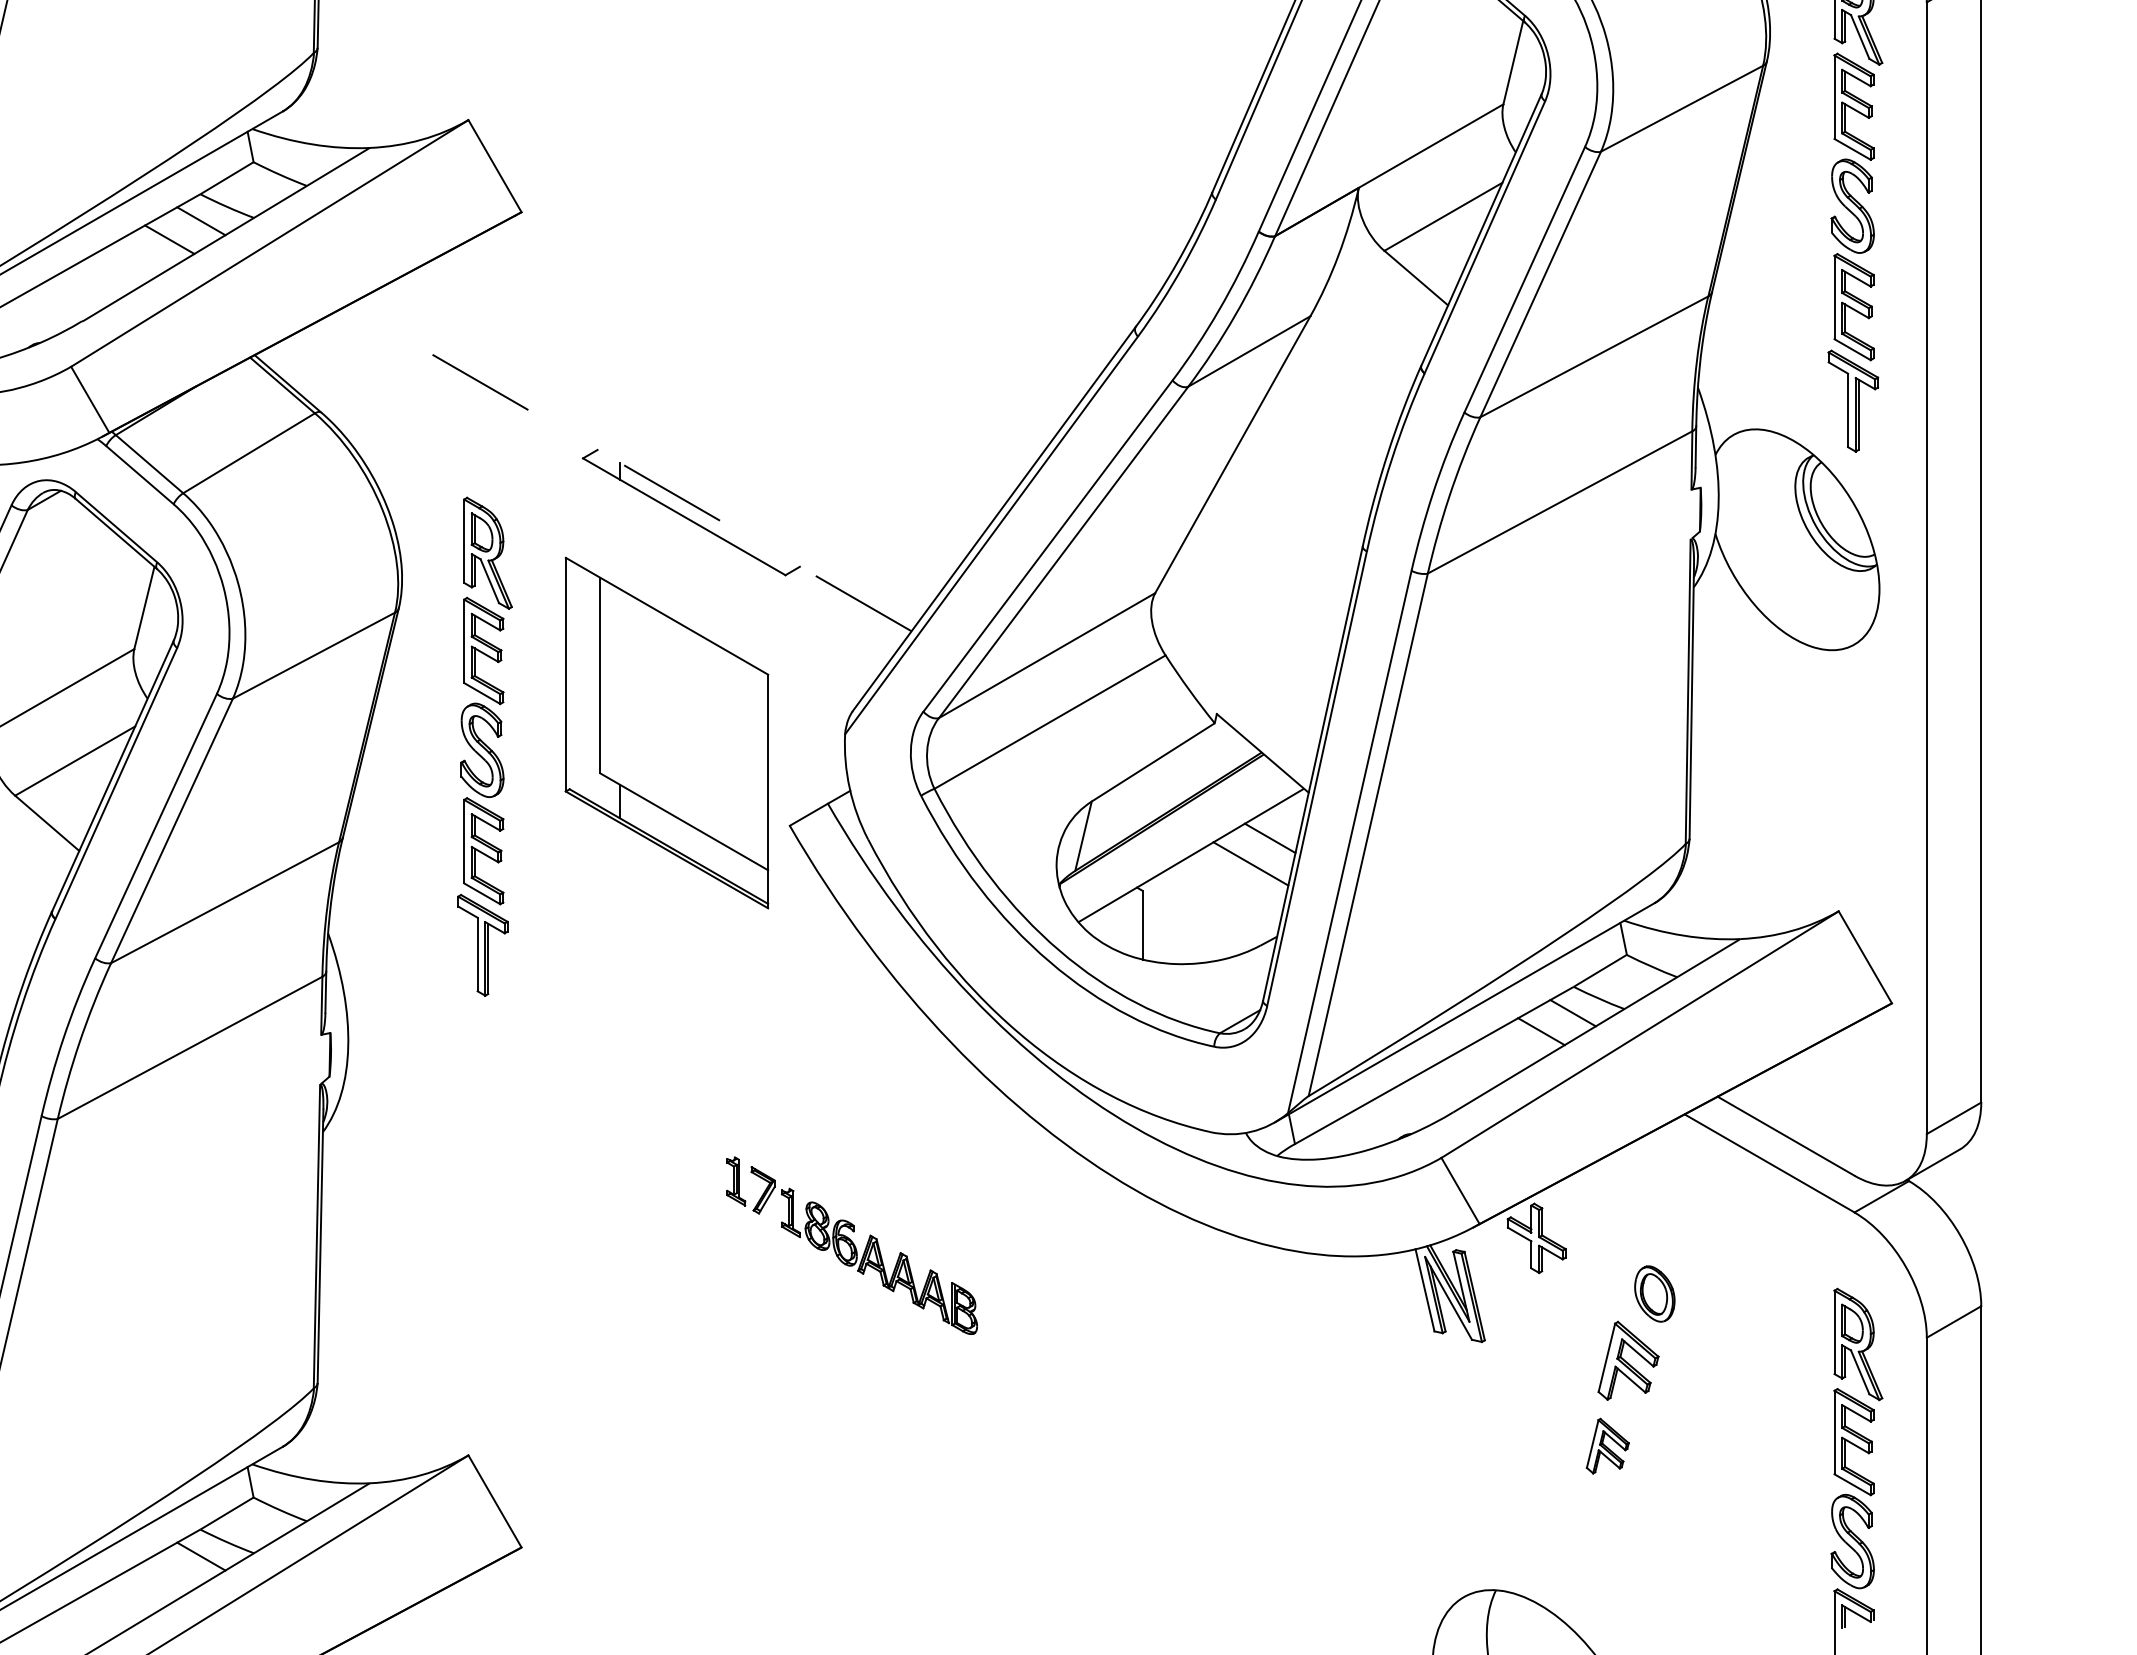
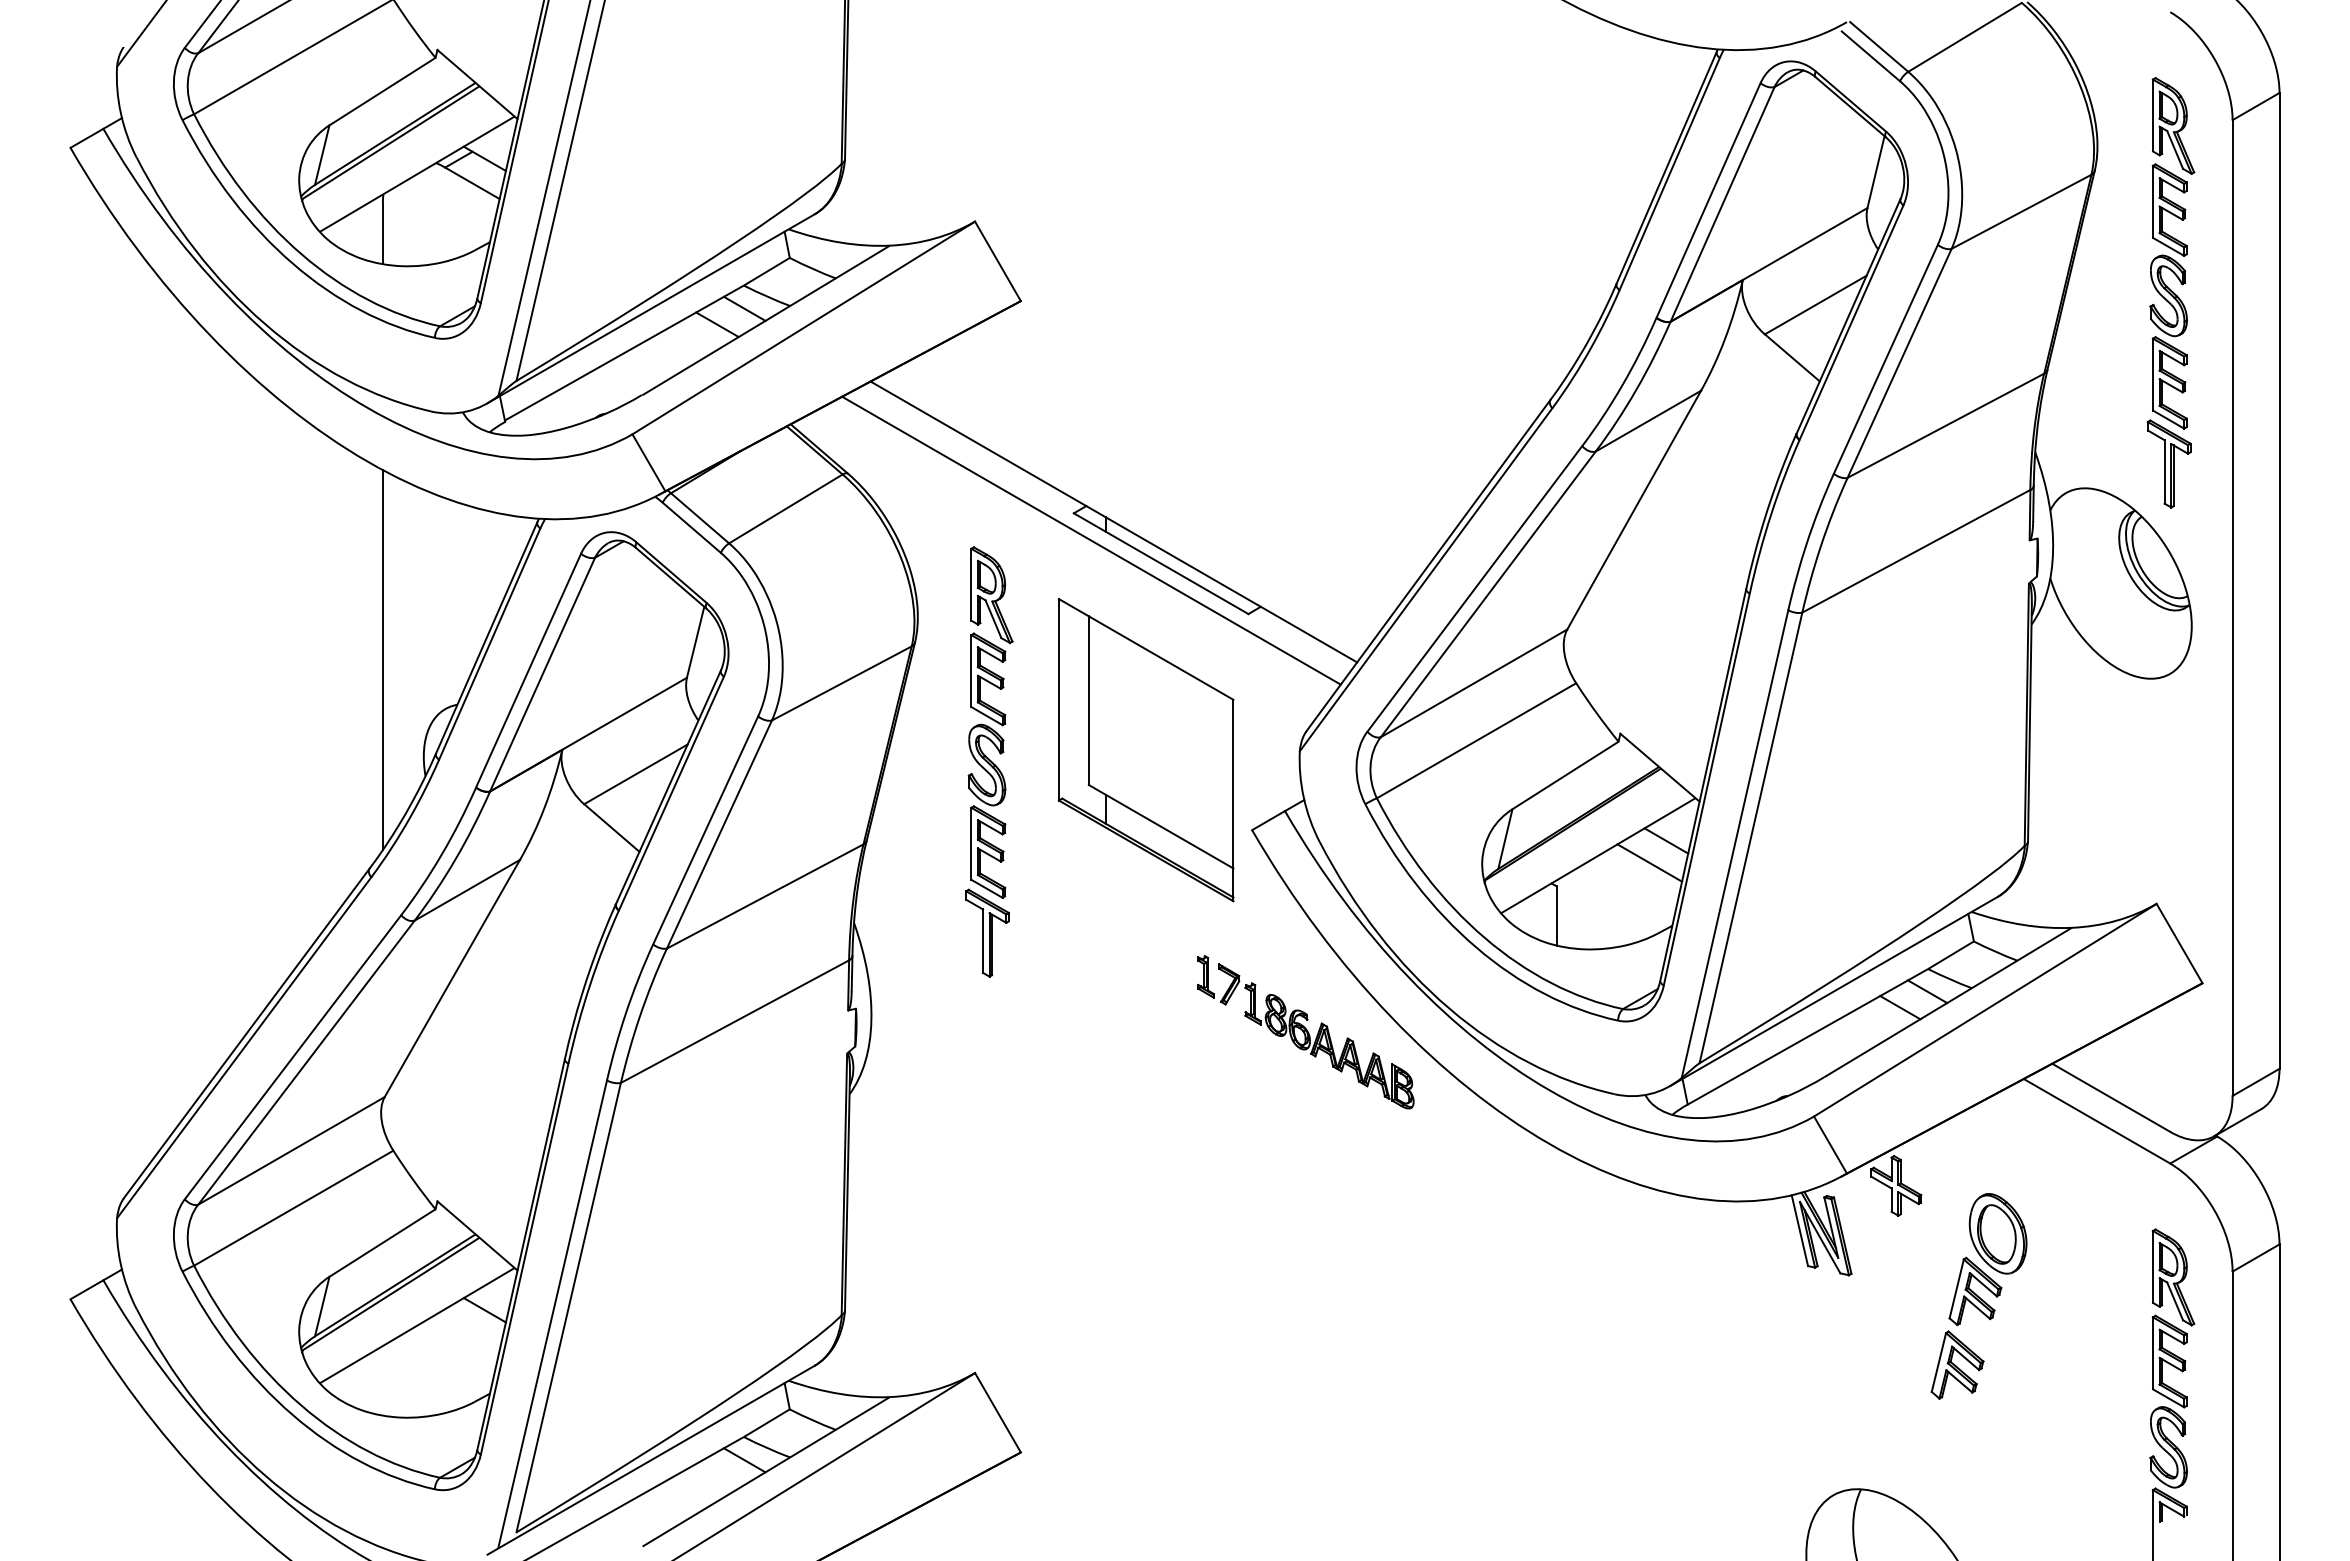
line: (629, 469) -> (1113, 522), dashed -> solid
line: (603, 489) -> (1091, 540), added
part: (851, 1246) -> (1305, 1032), moved
part: (1654, 1293) -> (1997, 1233), size x1.67
part: (1607, 1445) -> (1957, 1364), size x1.43

